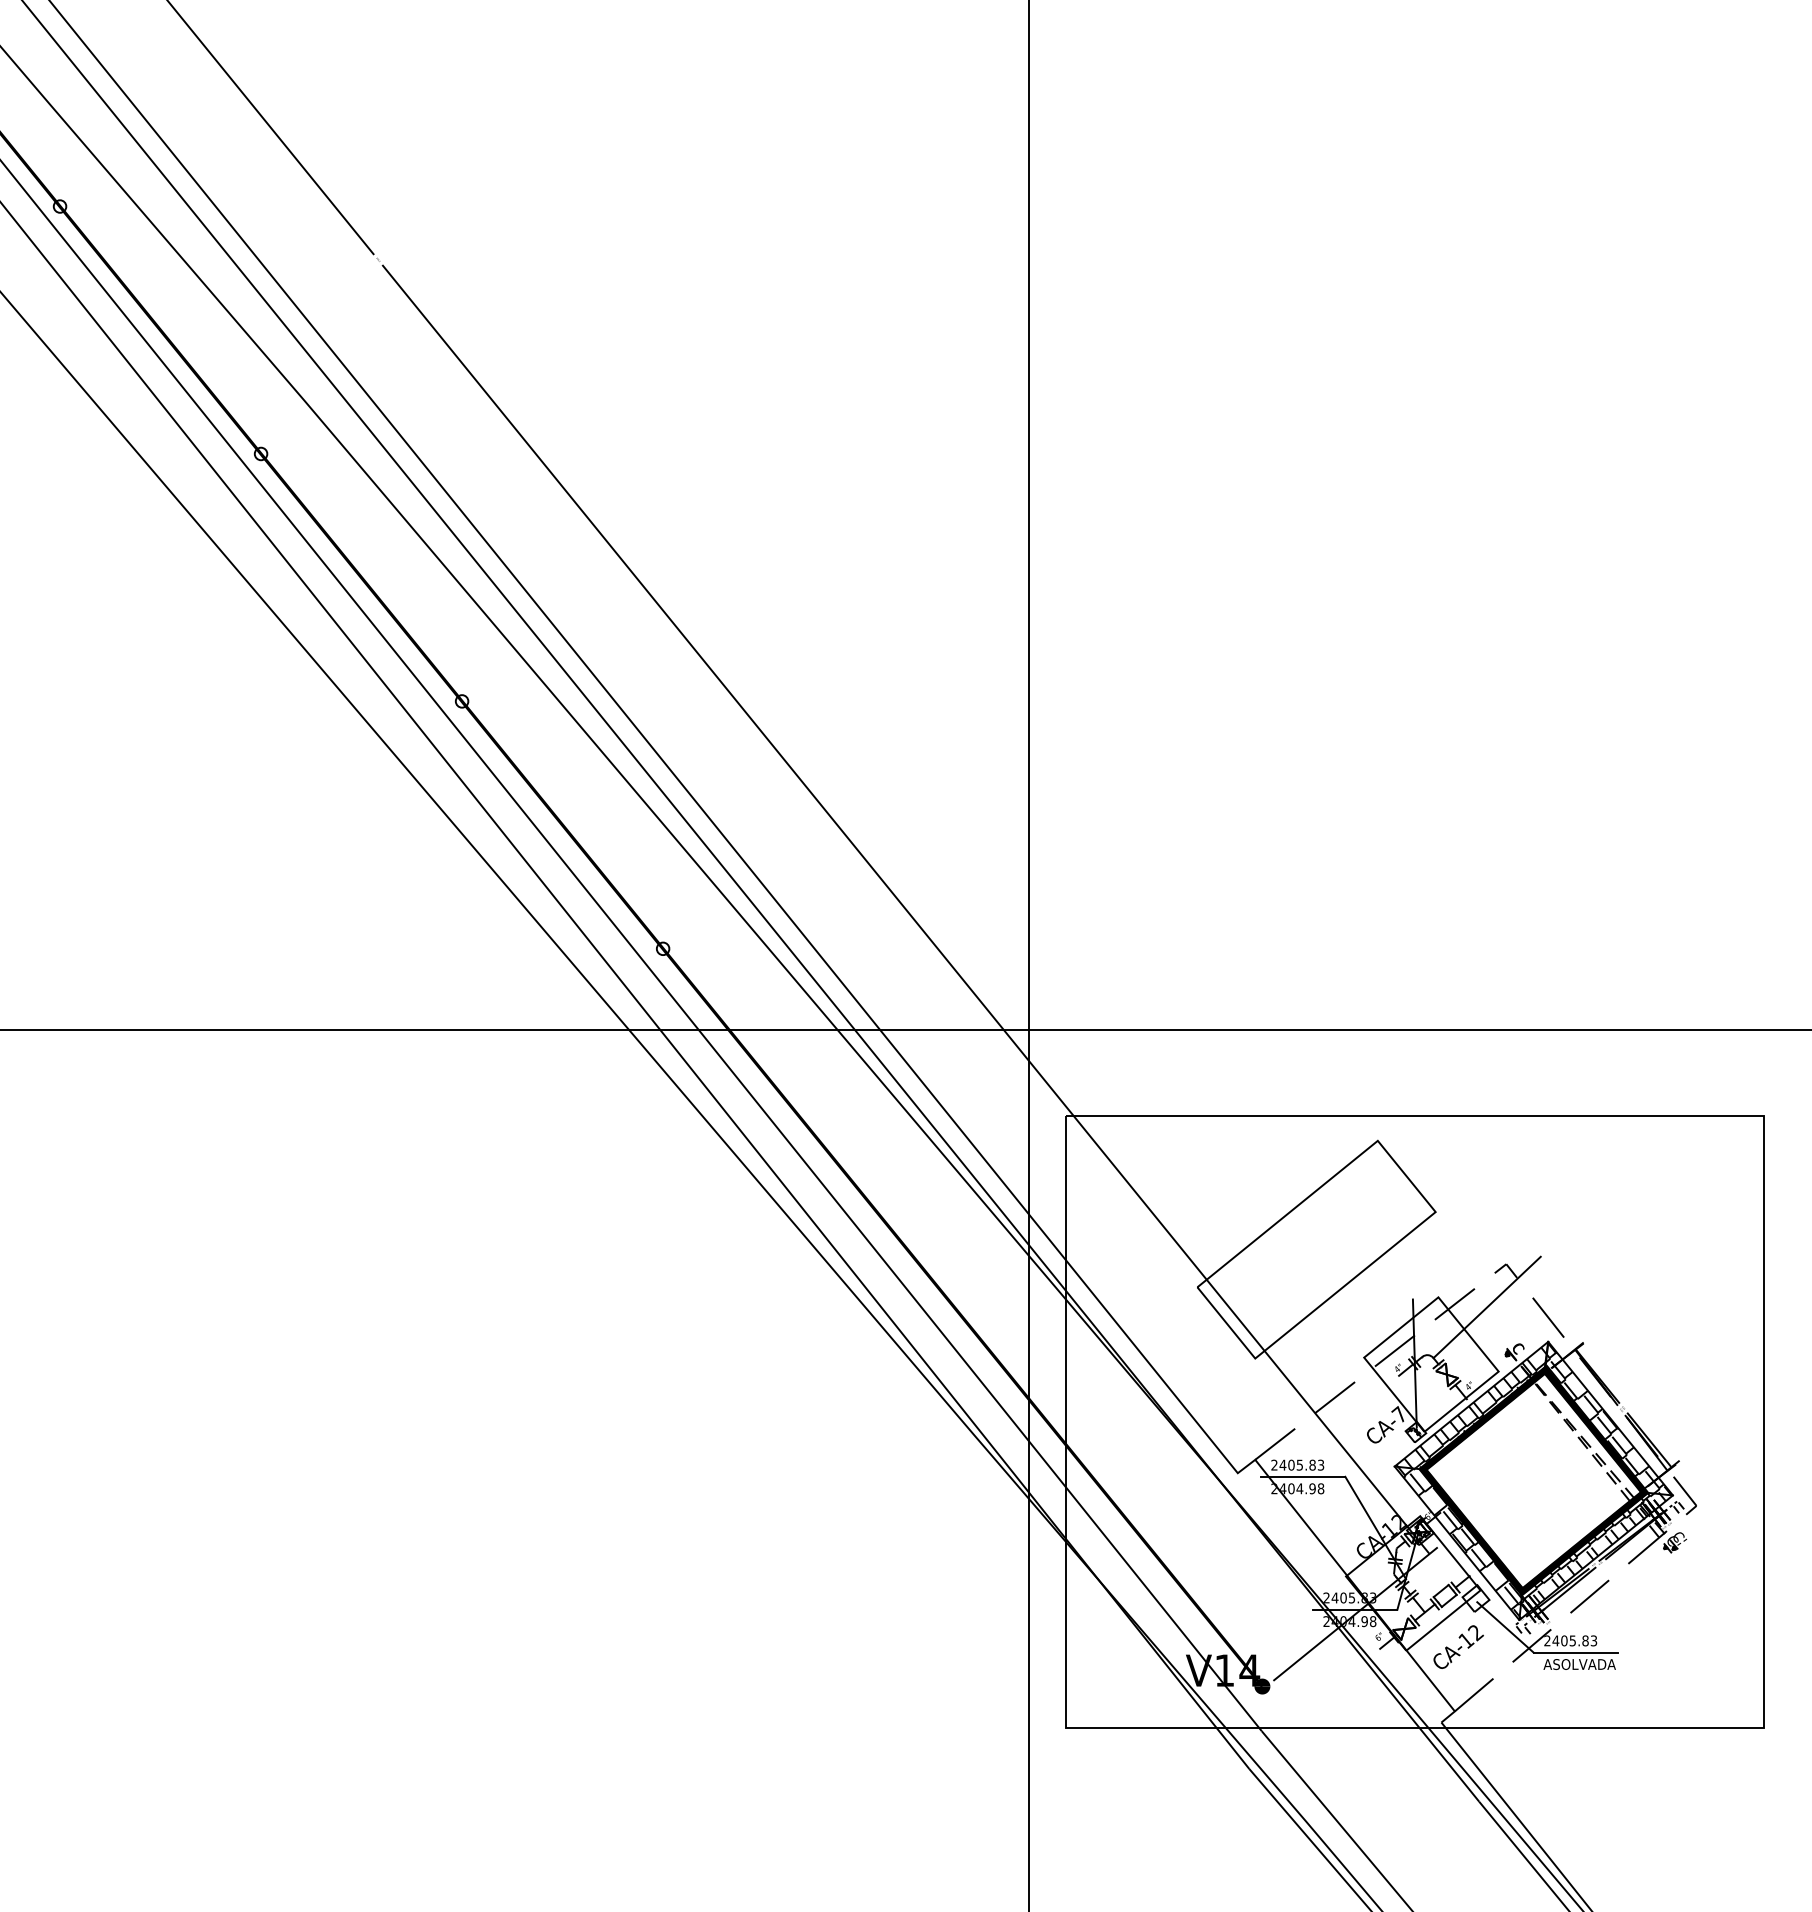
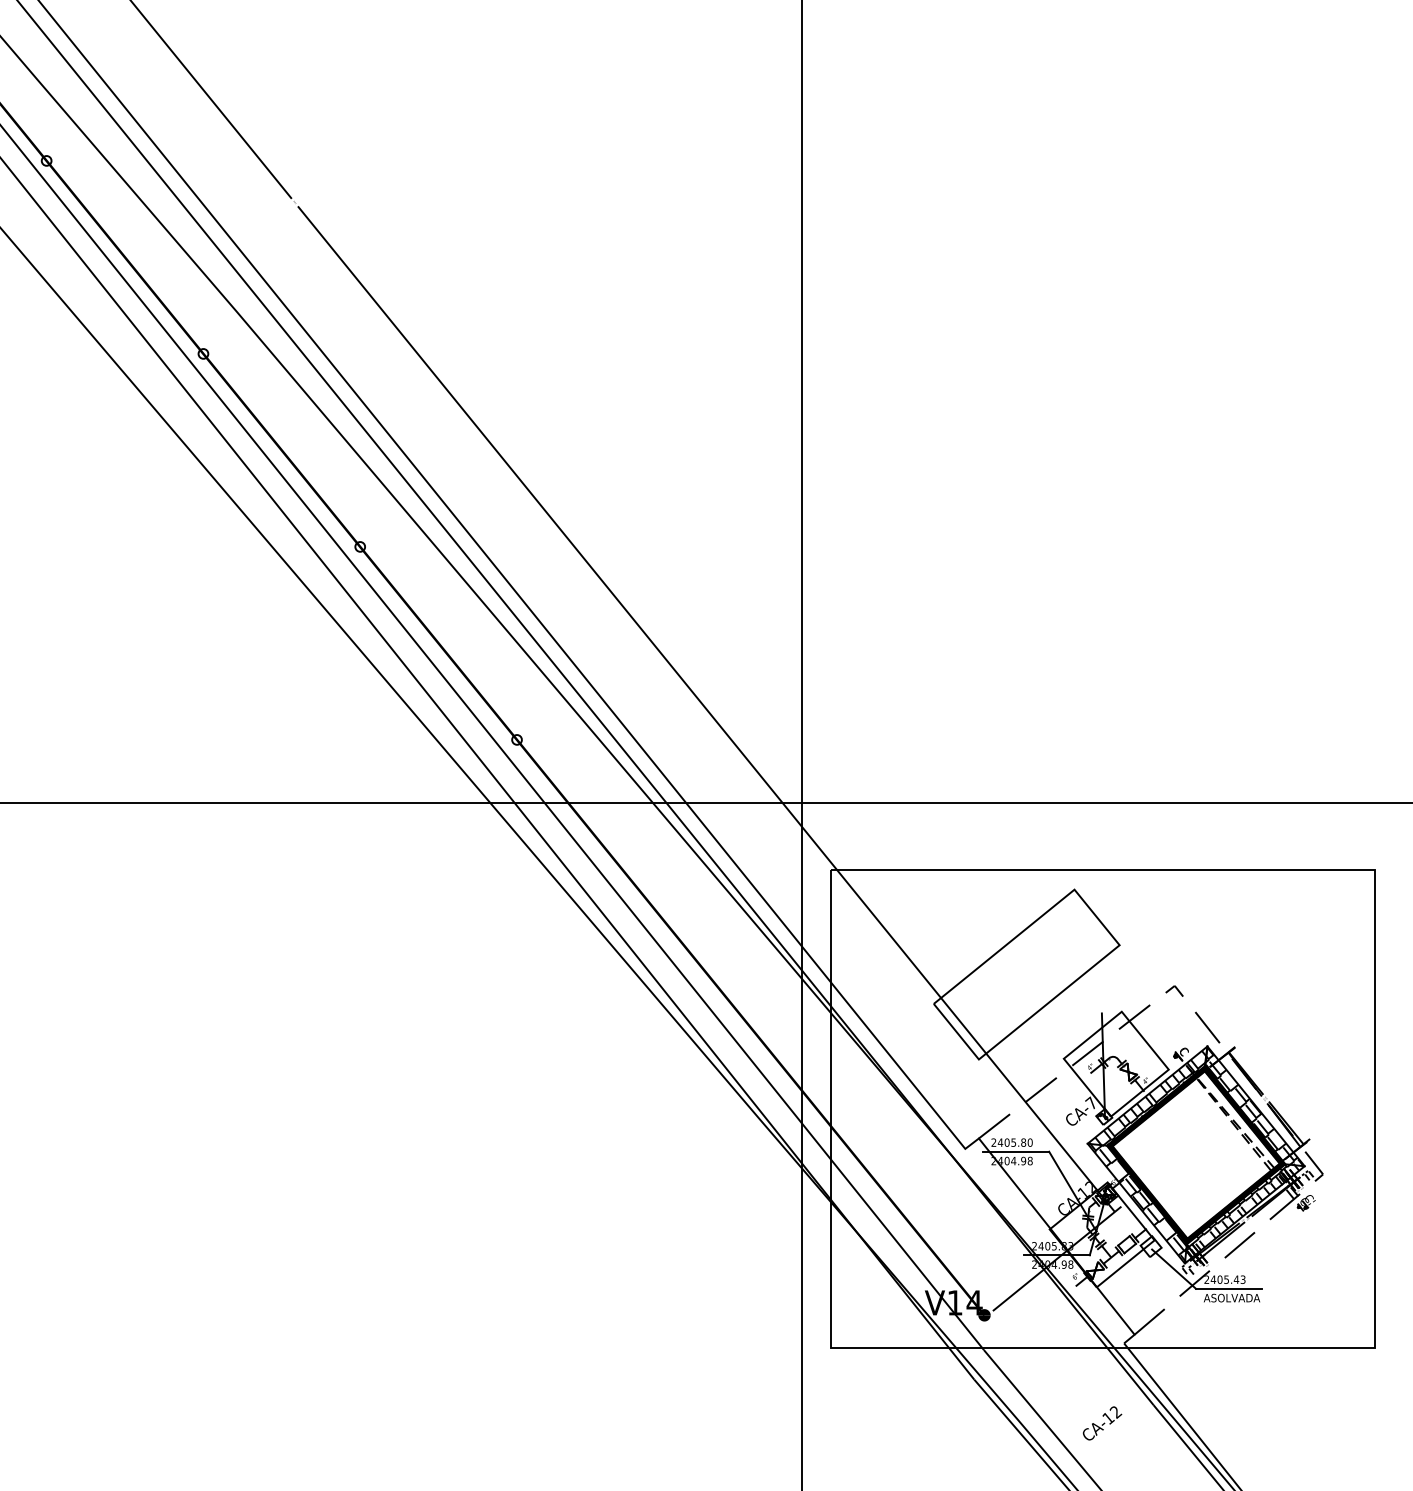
line: (1486, 1307) -> (1159, 1019), removed
text: (1320, 1464) -> (1029, 1142), 2405.83 -> 2405.80
text: (1585, 1640) -> (1236, 1279), 2405.83 -> 2405.43
text: (1458, 1646) -> (1102, 1422), moved

